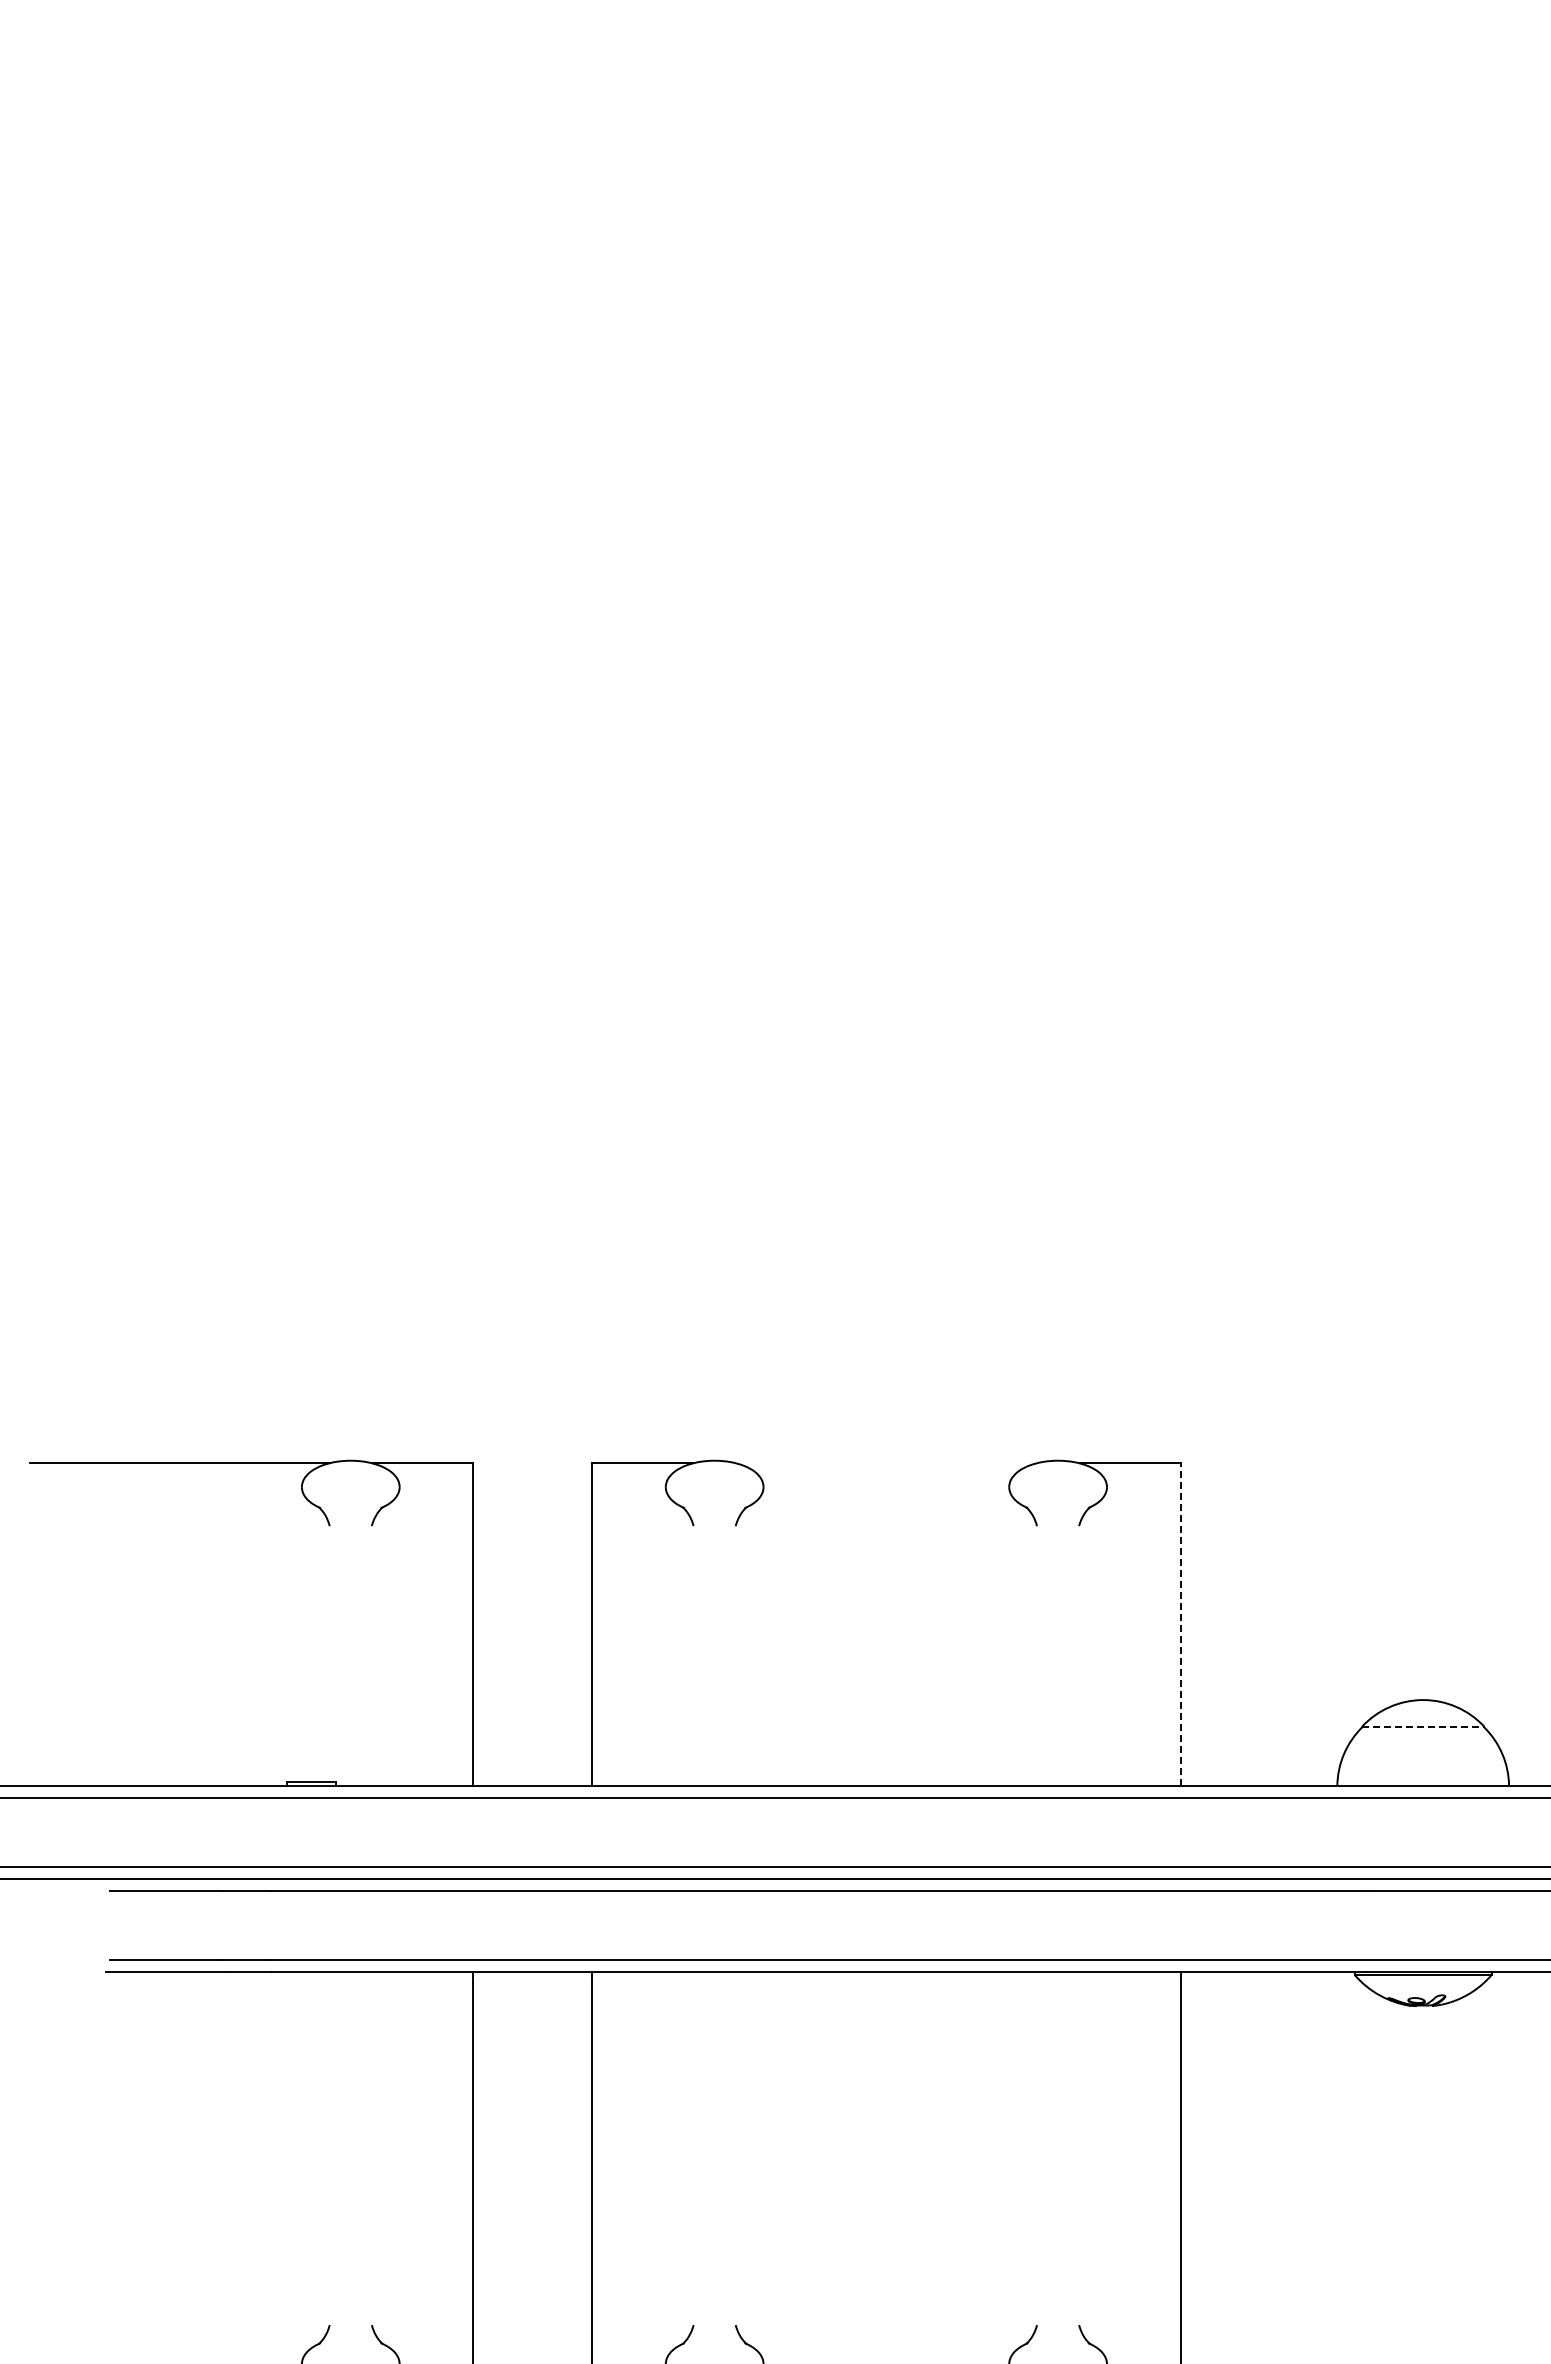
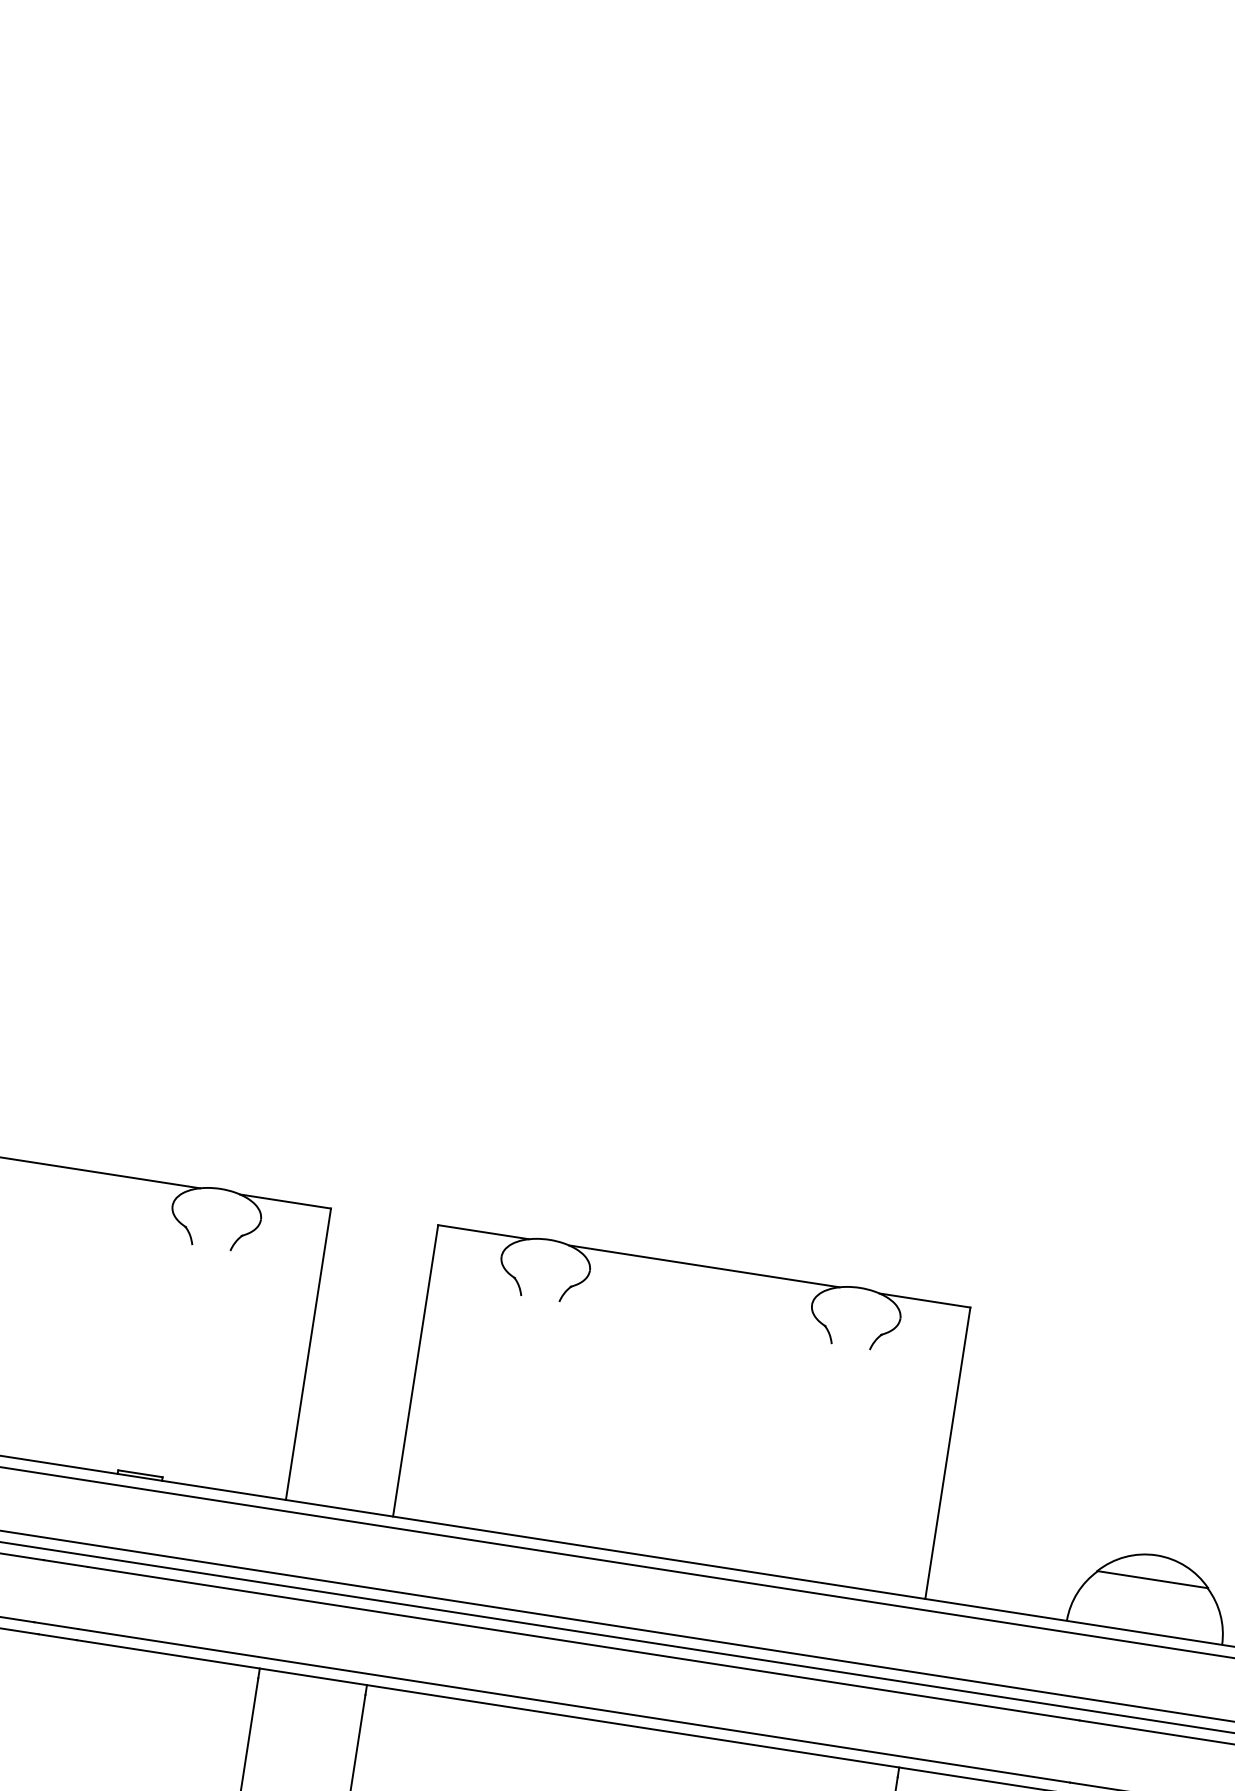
line: (885, 1463) -> (703, 1266), added
line: (1180, 1624) -> (947, 1453), dashed -> solid
line: (1423, 1726) -> (1153, 1579), dashed -> solid

